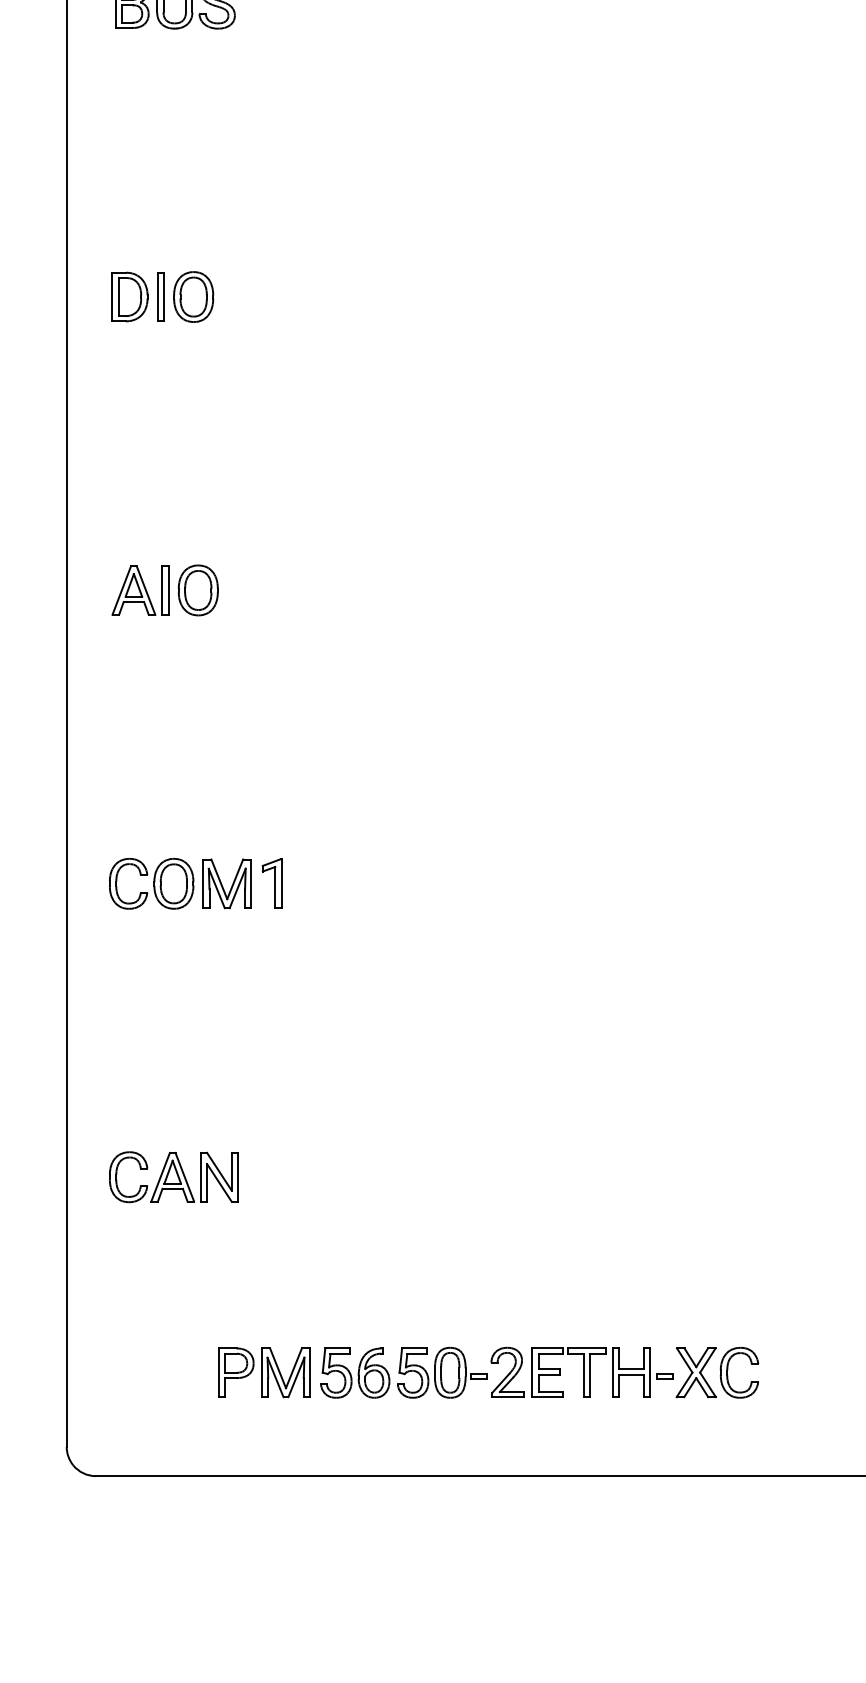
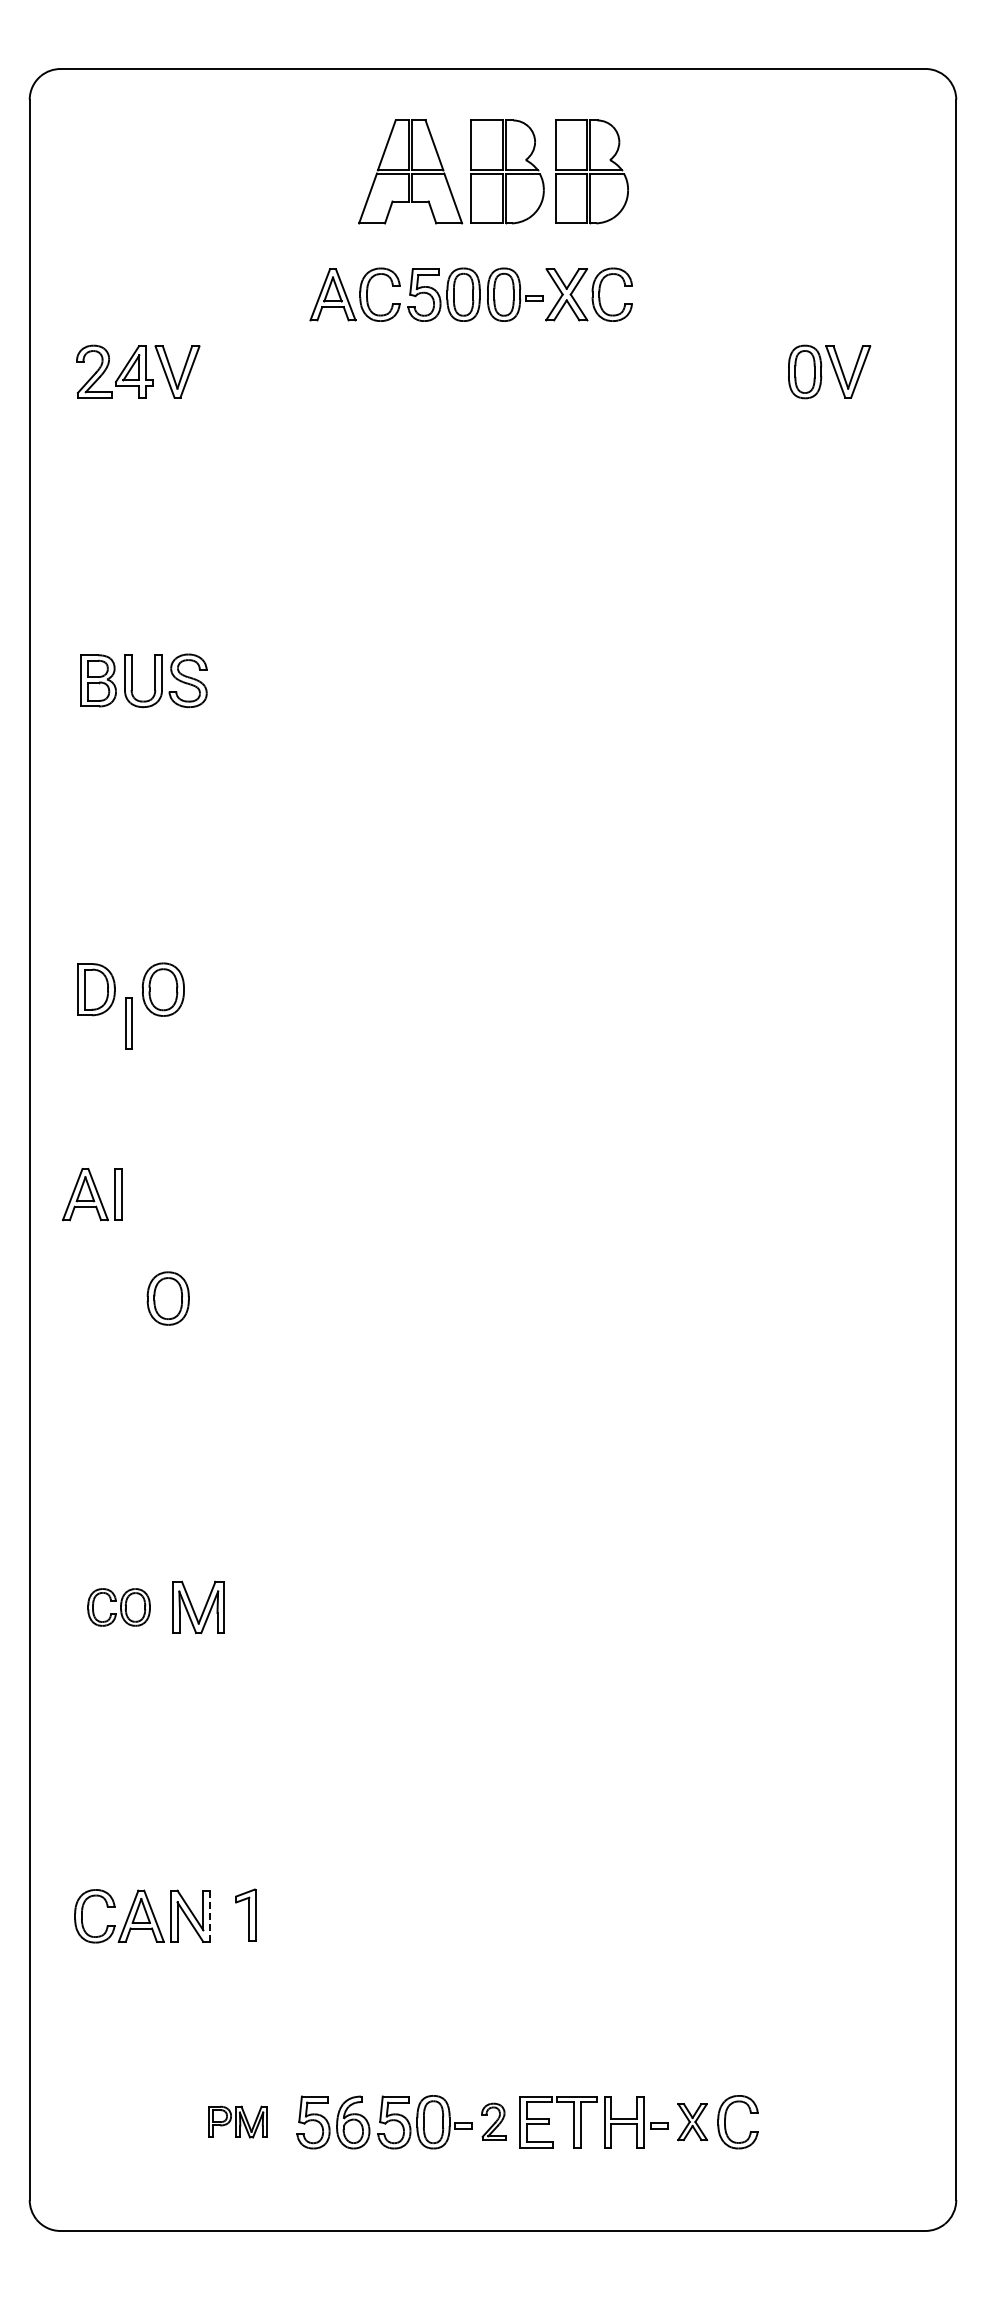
part: (160, 296) -> (128, 1023), moved
part: (140, 590) -> (92, 1194), moved
part: (271, 882) -> (245, 1914), moved
part: (151, 883) -> (118, 1607), size x0.7
line: (238, 1177) -> (210, 1916), solid -> dashed
part: (264, 1372) -> (237, 2121), size x0.6
part: (507, 1372) -> (493, 2121), size x0.7
part: (696, 1372) -> (692, 2121), size x0.7

